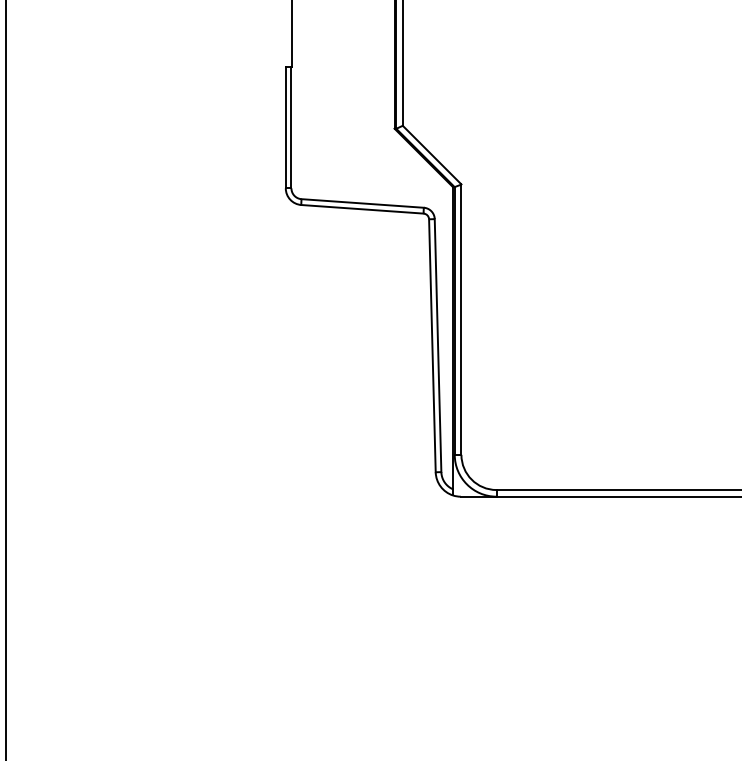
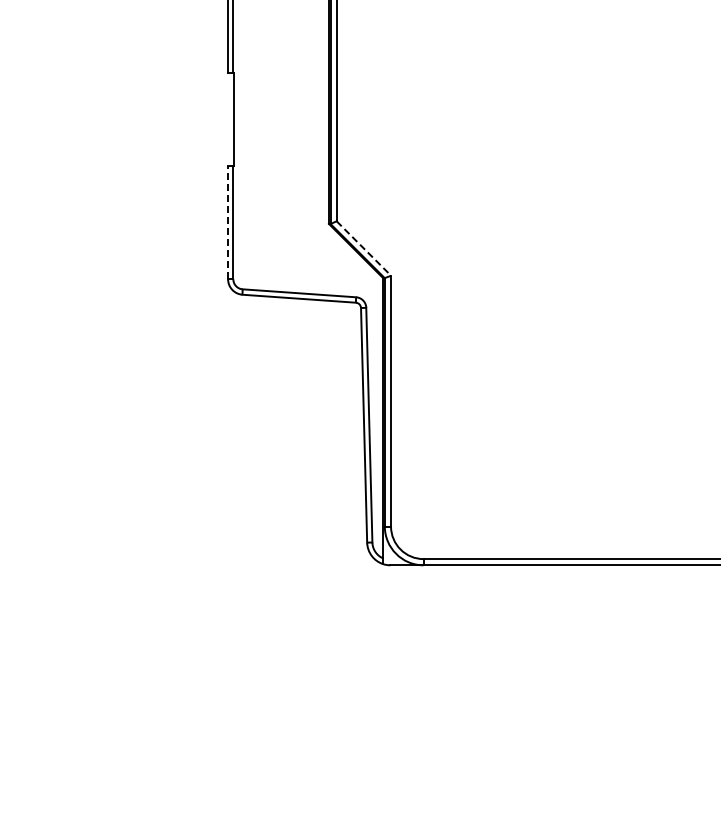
line: (286, 127) -> (228, 222), solid -> dashed
line: (432, 155) -> (364, 248), solid -> dashed

